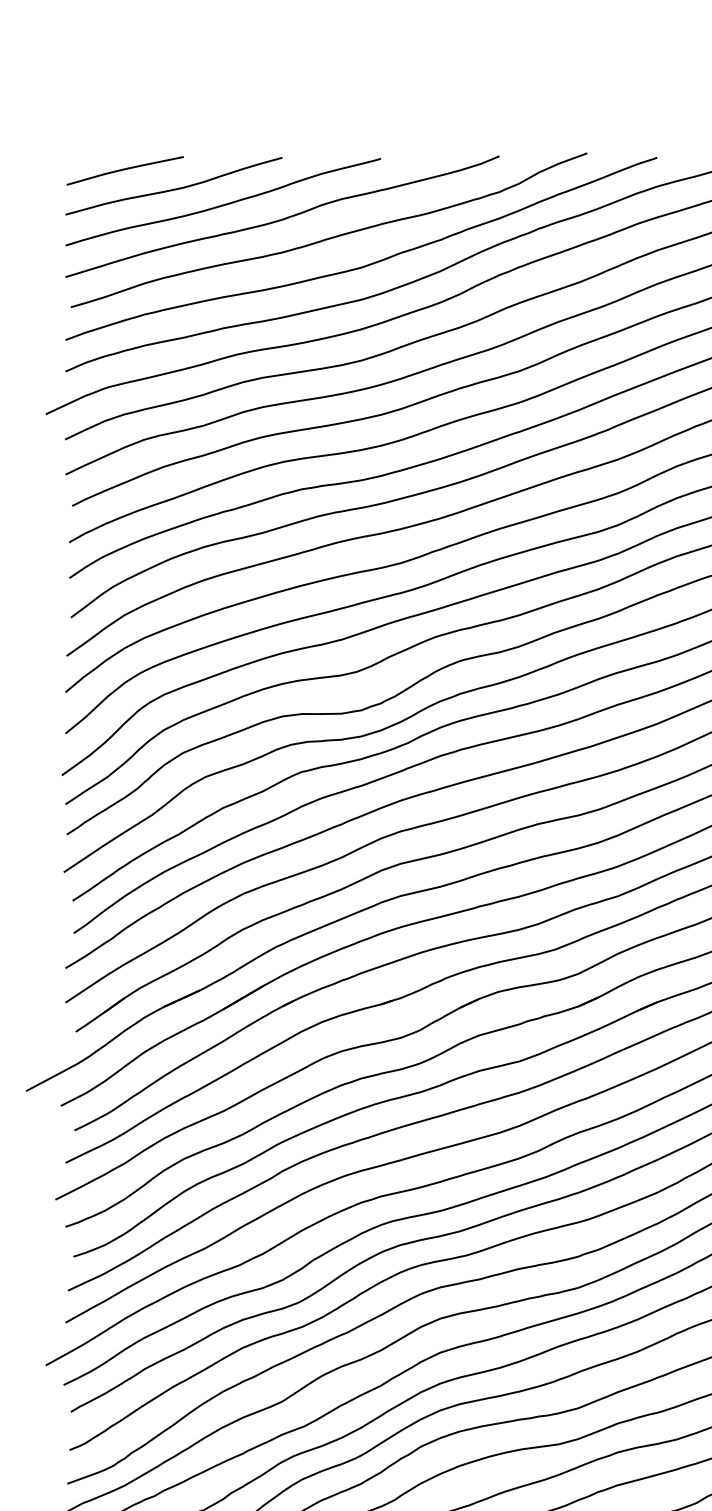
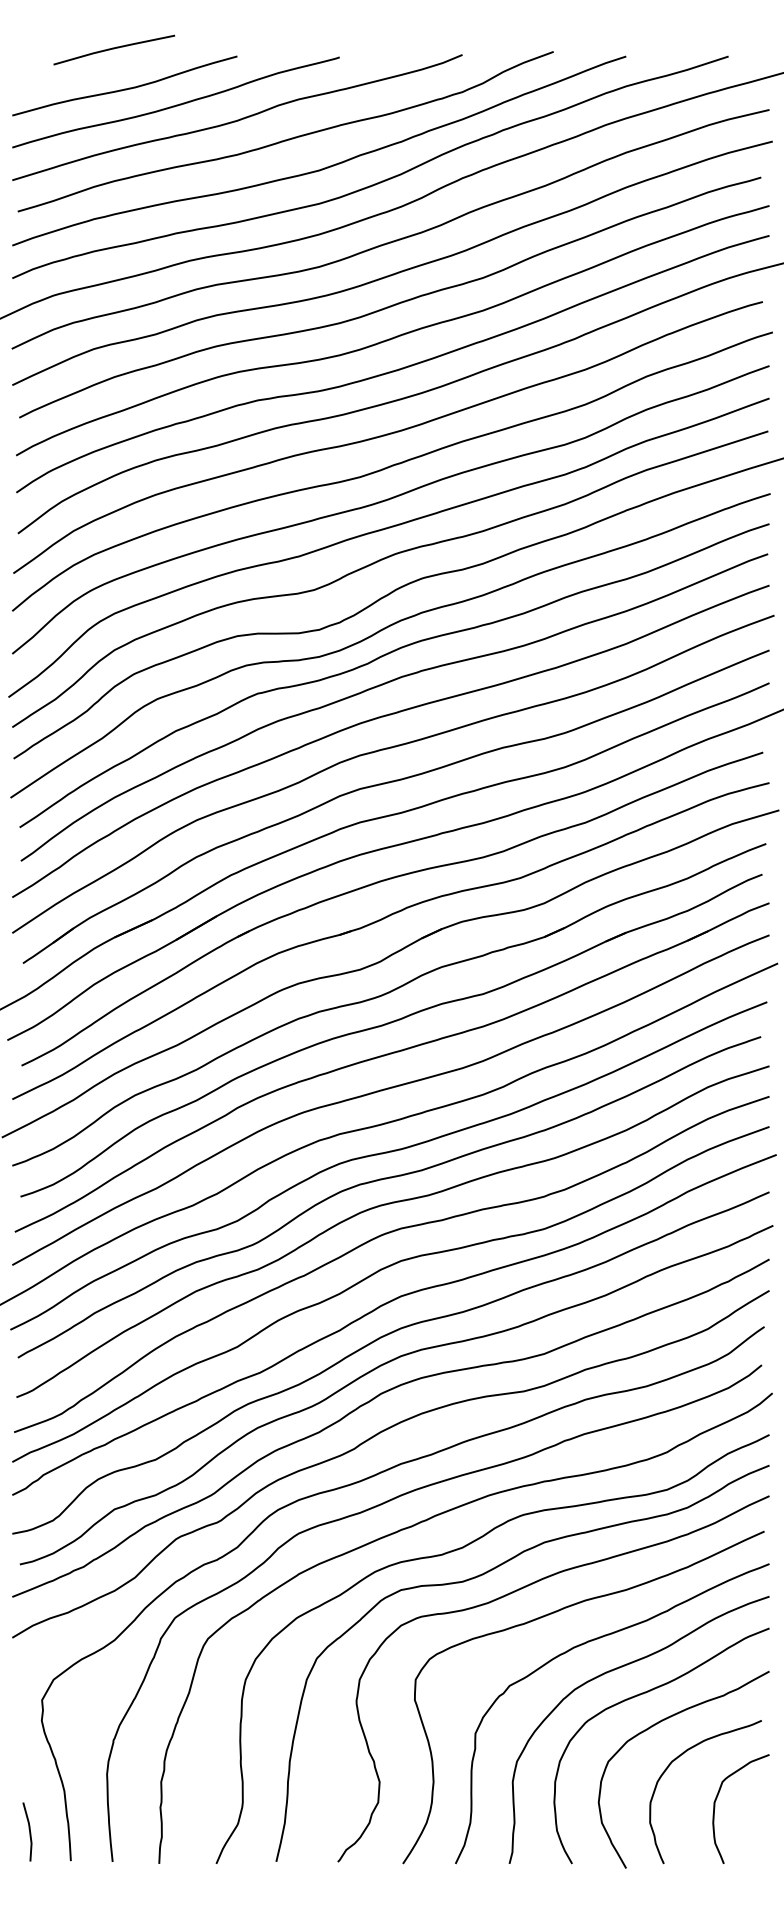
line: (125, 170) -> (114, 49), moved

